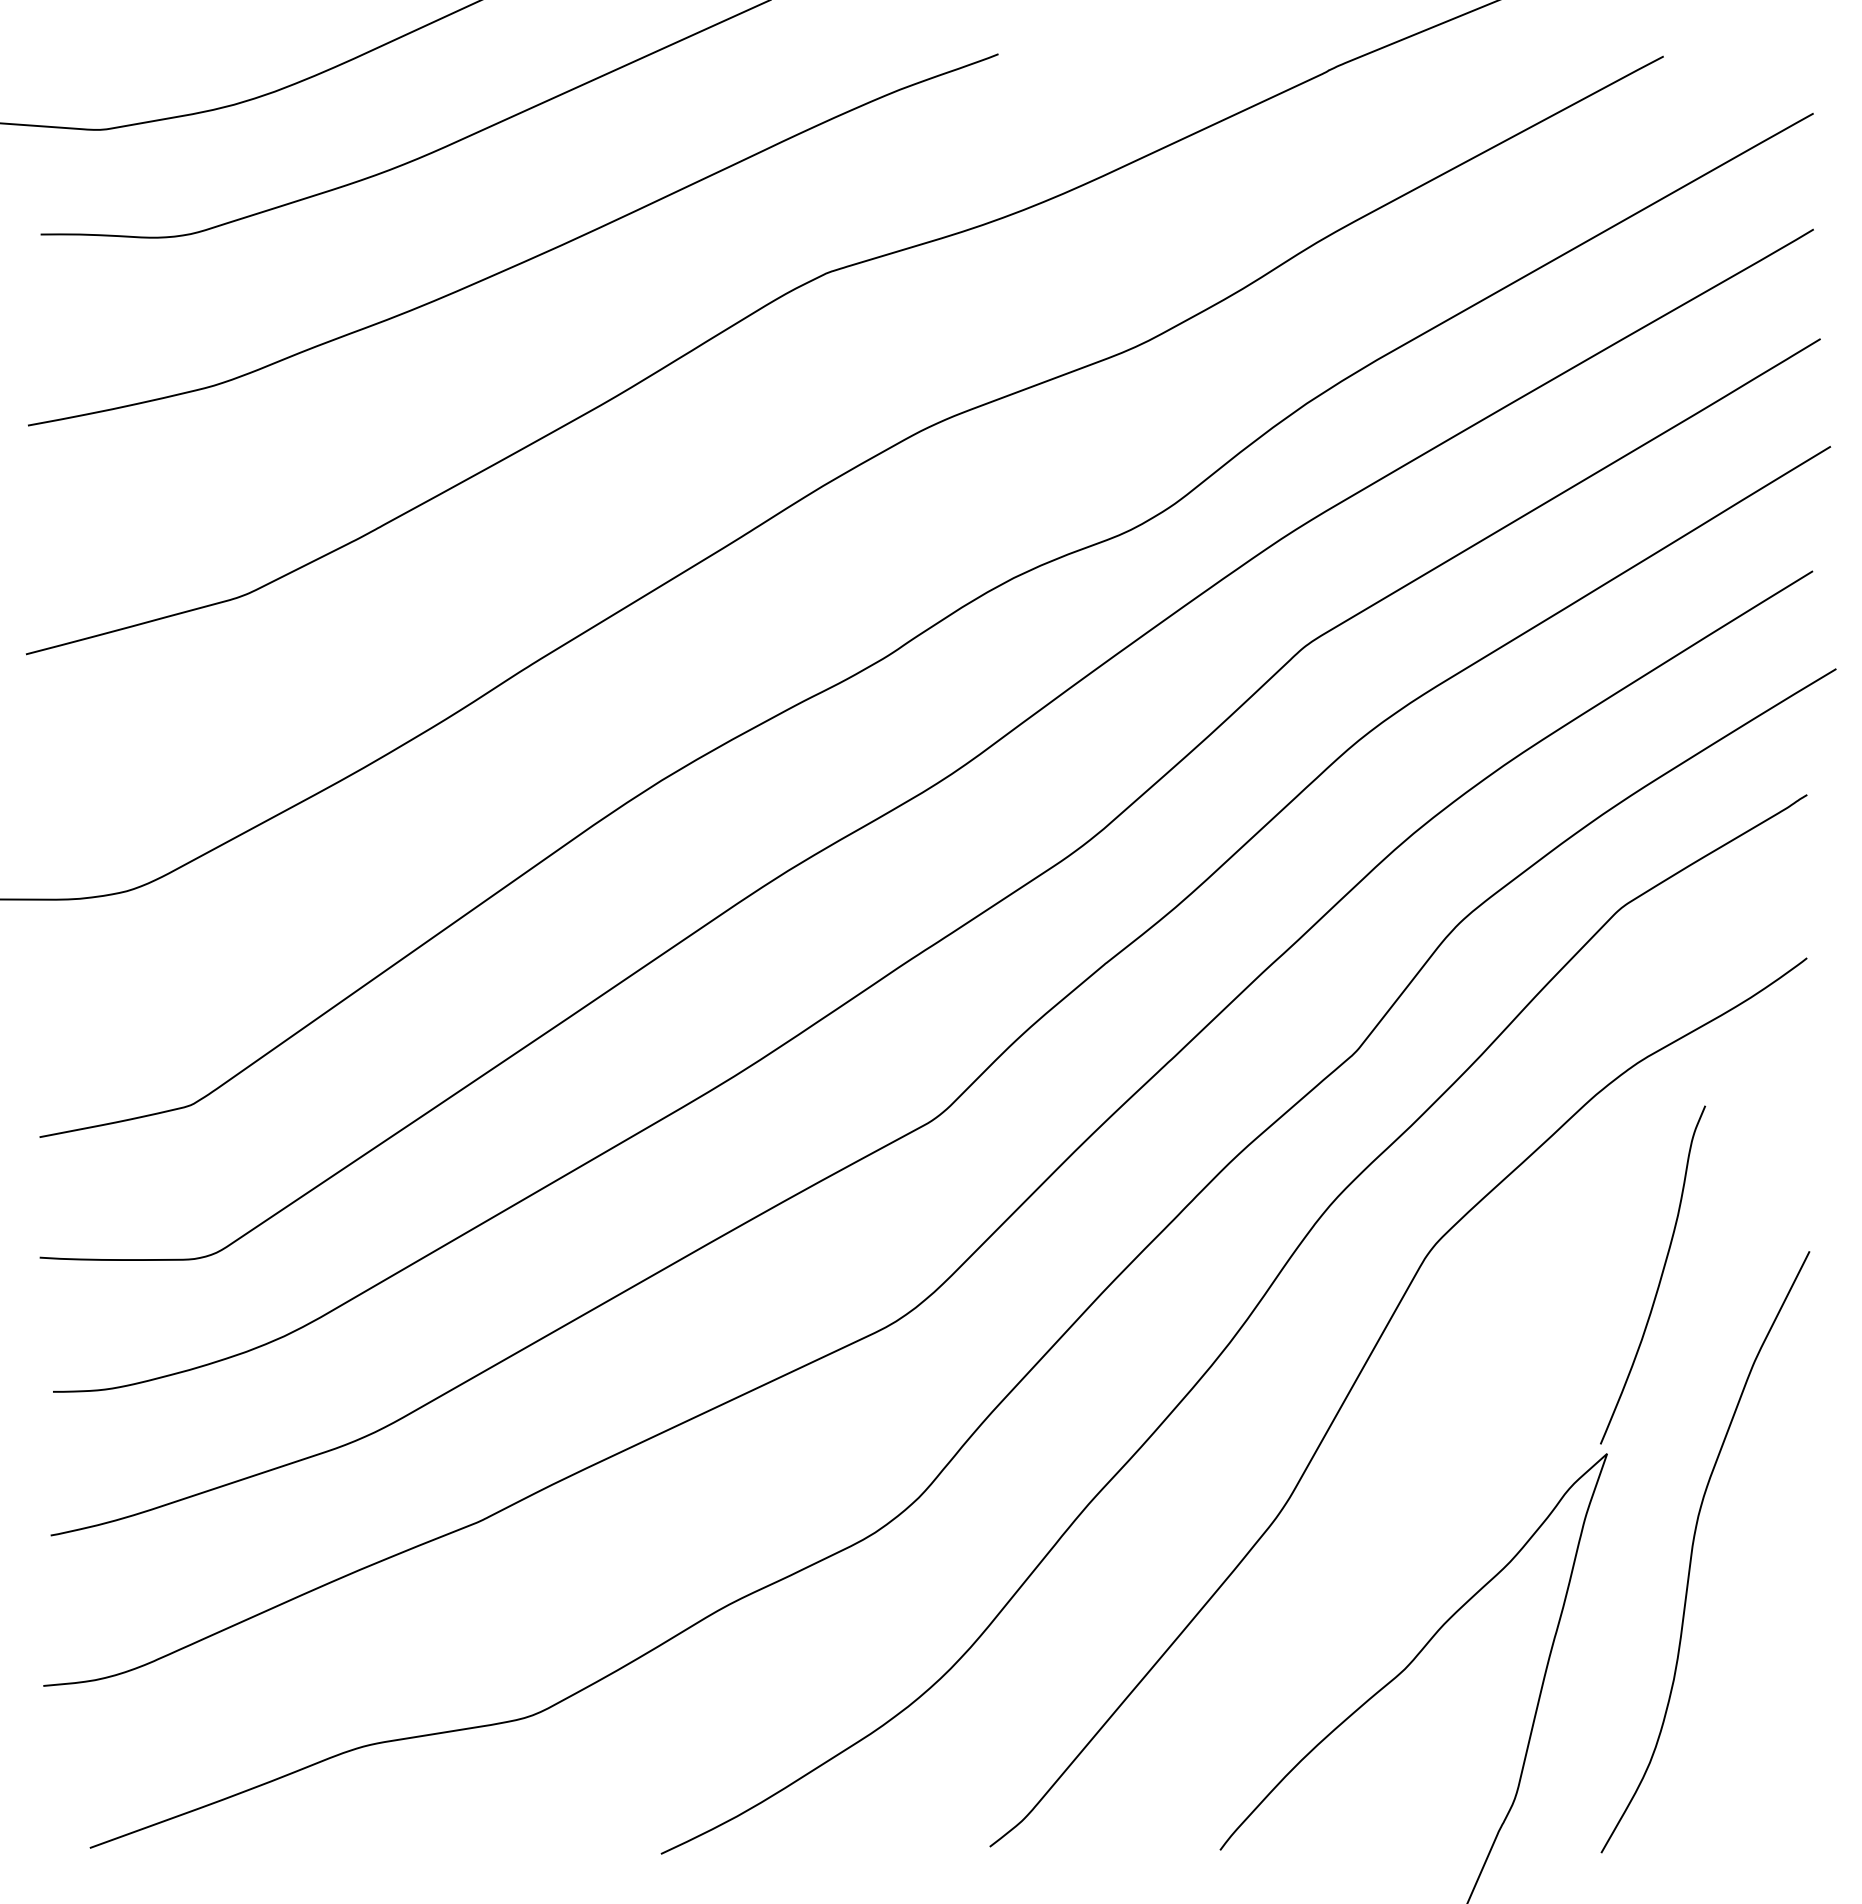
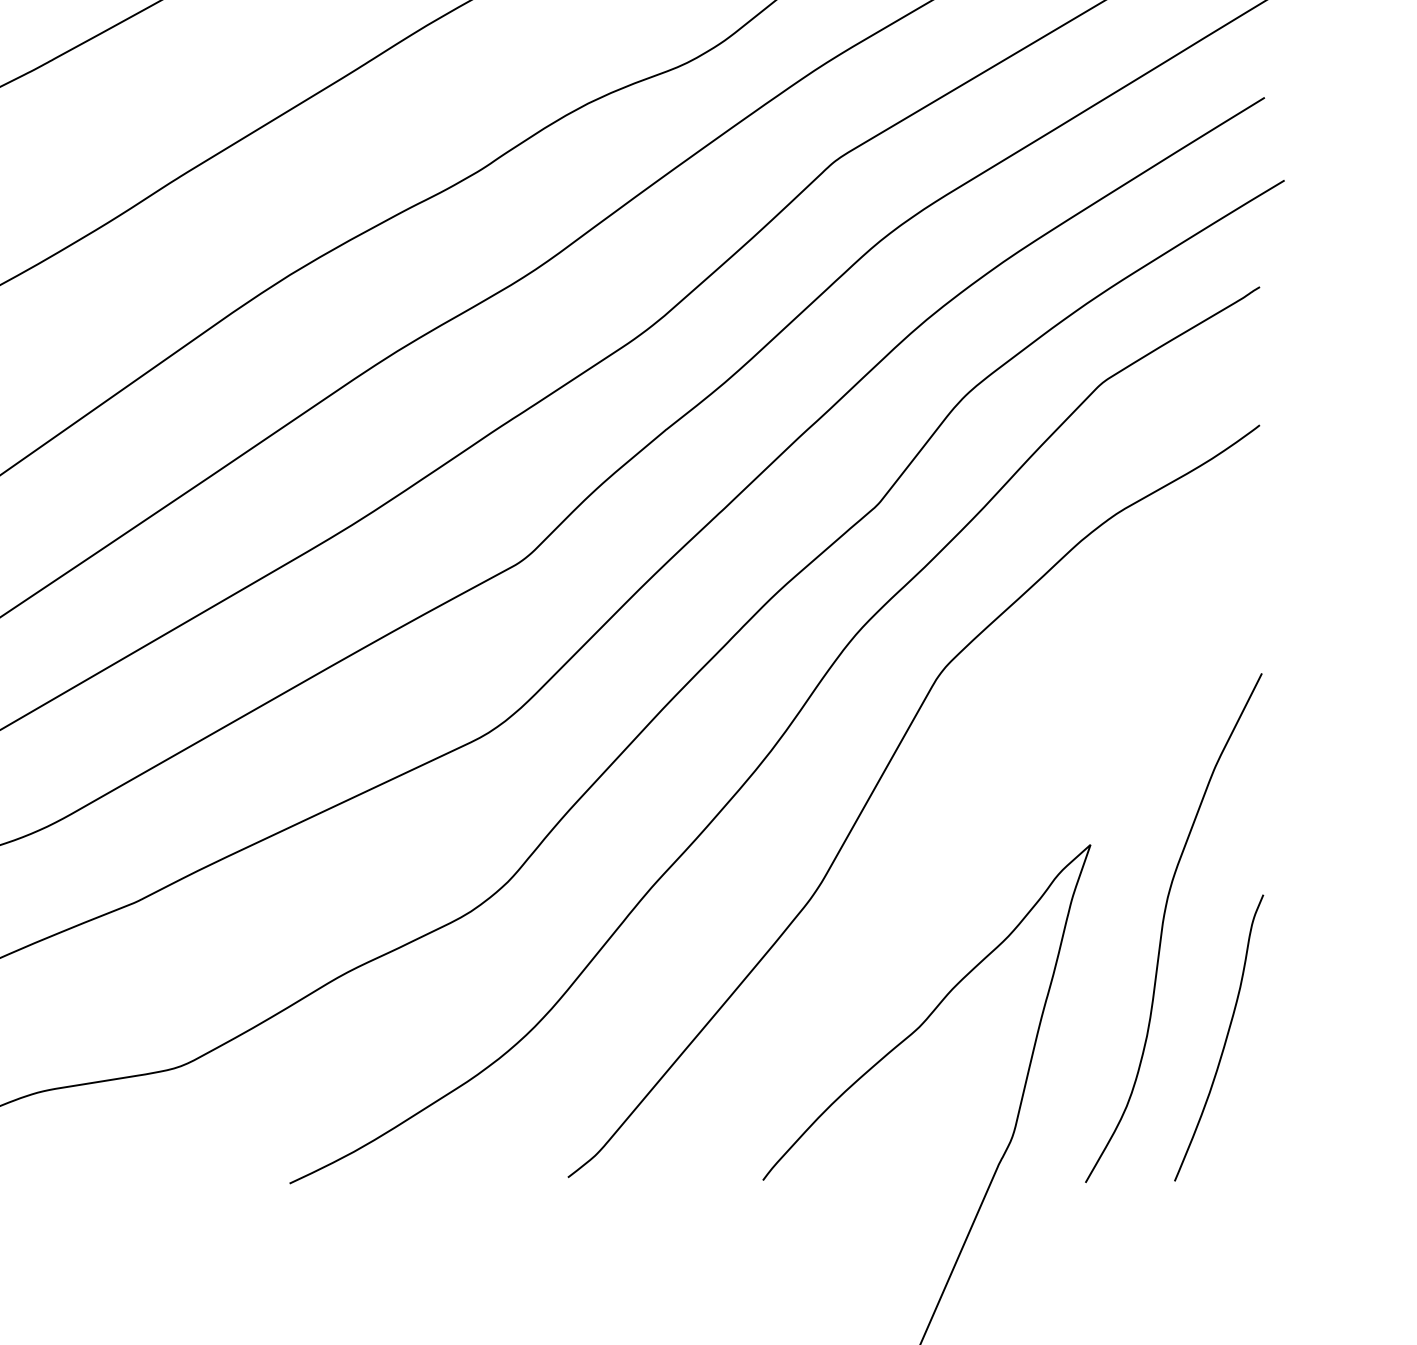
curve: (1660, 1276) -> (1225, 1039), moved

